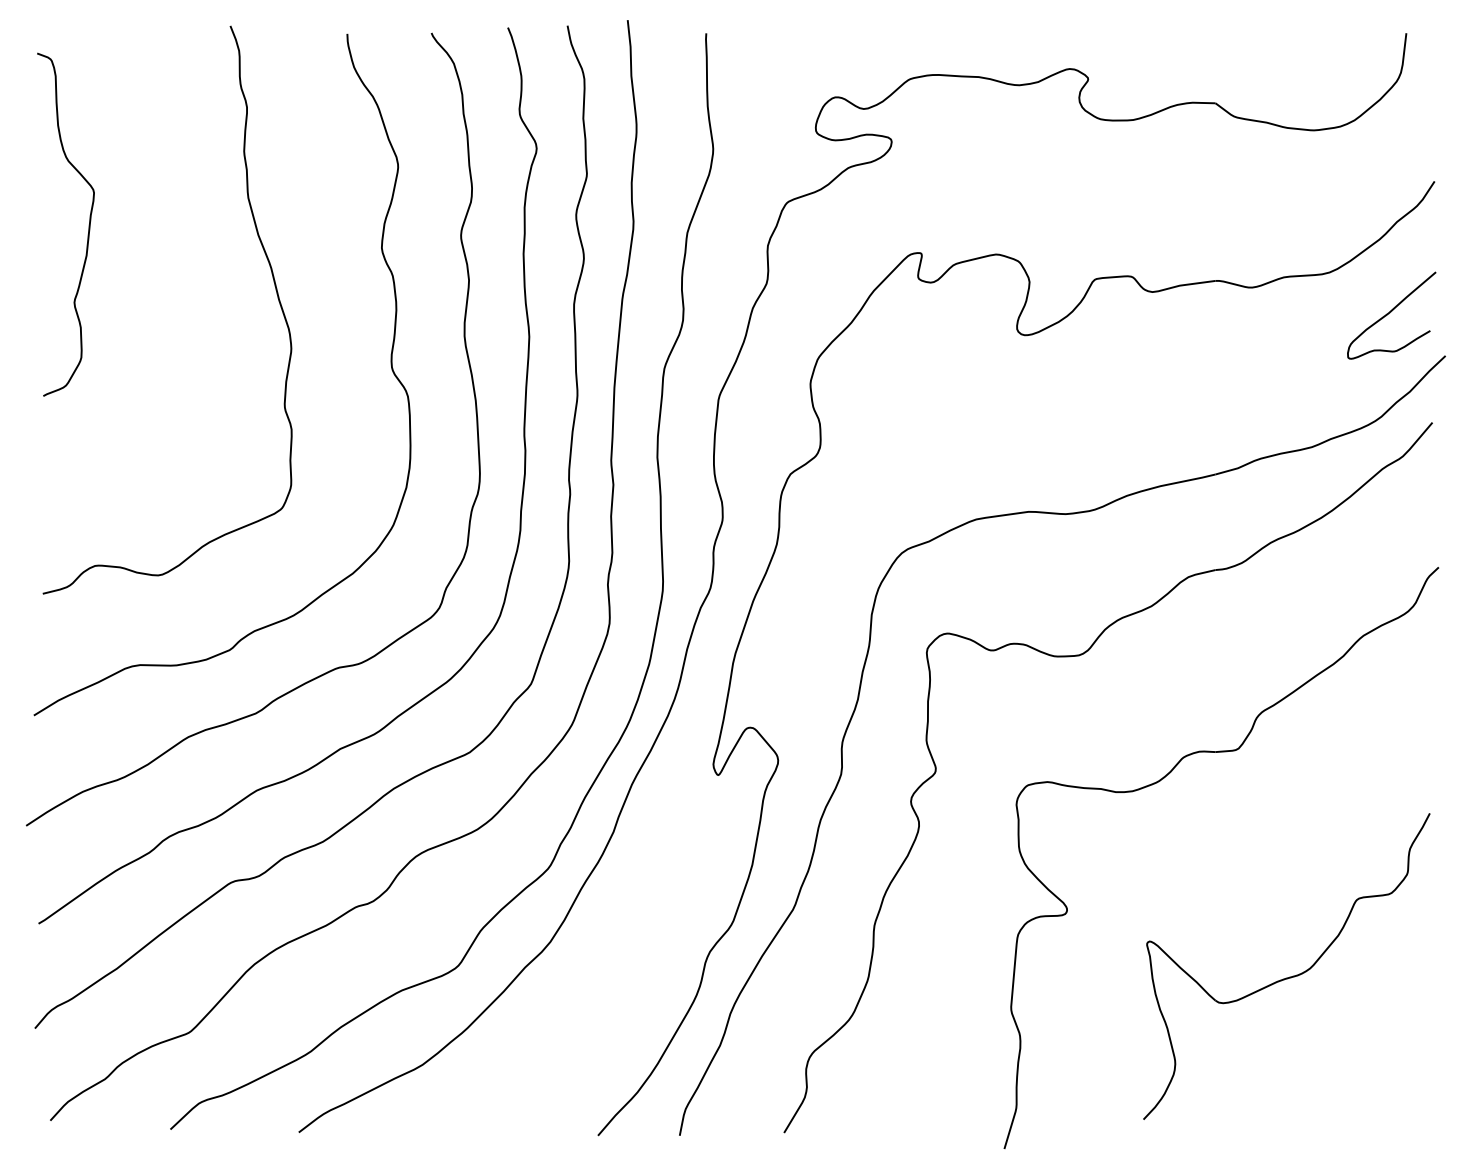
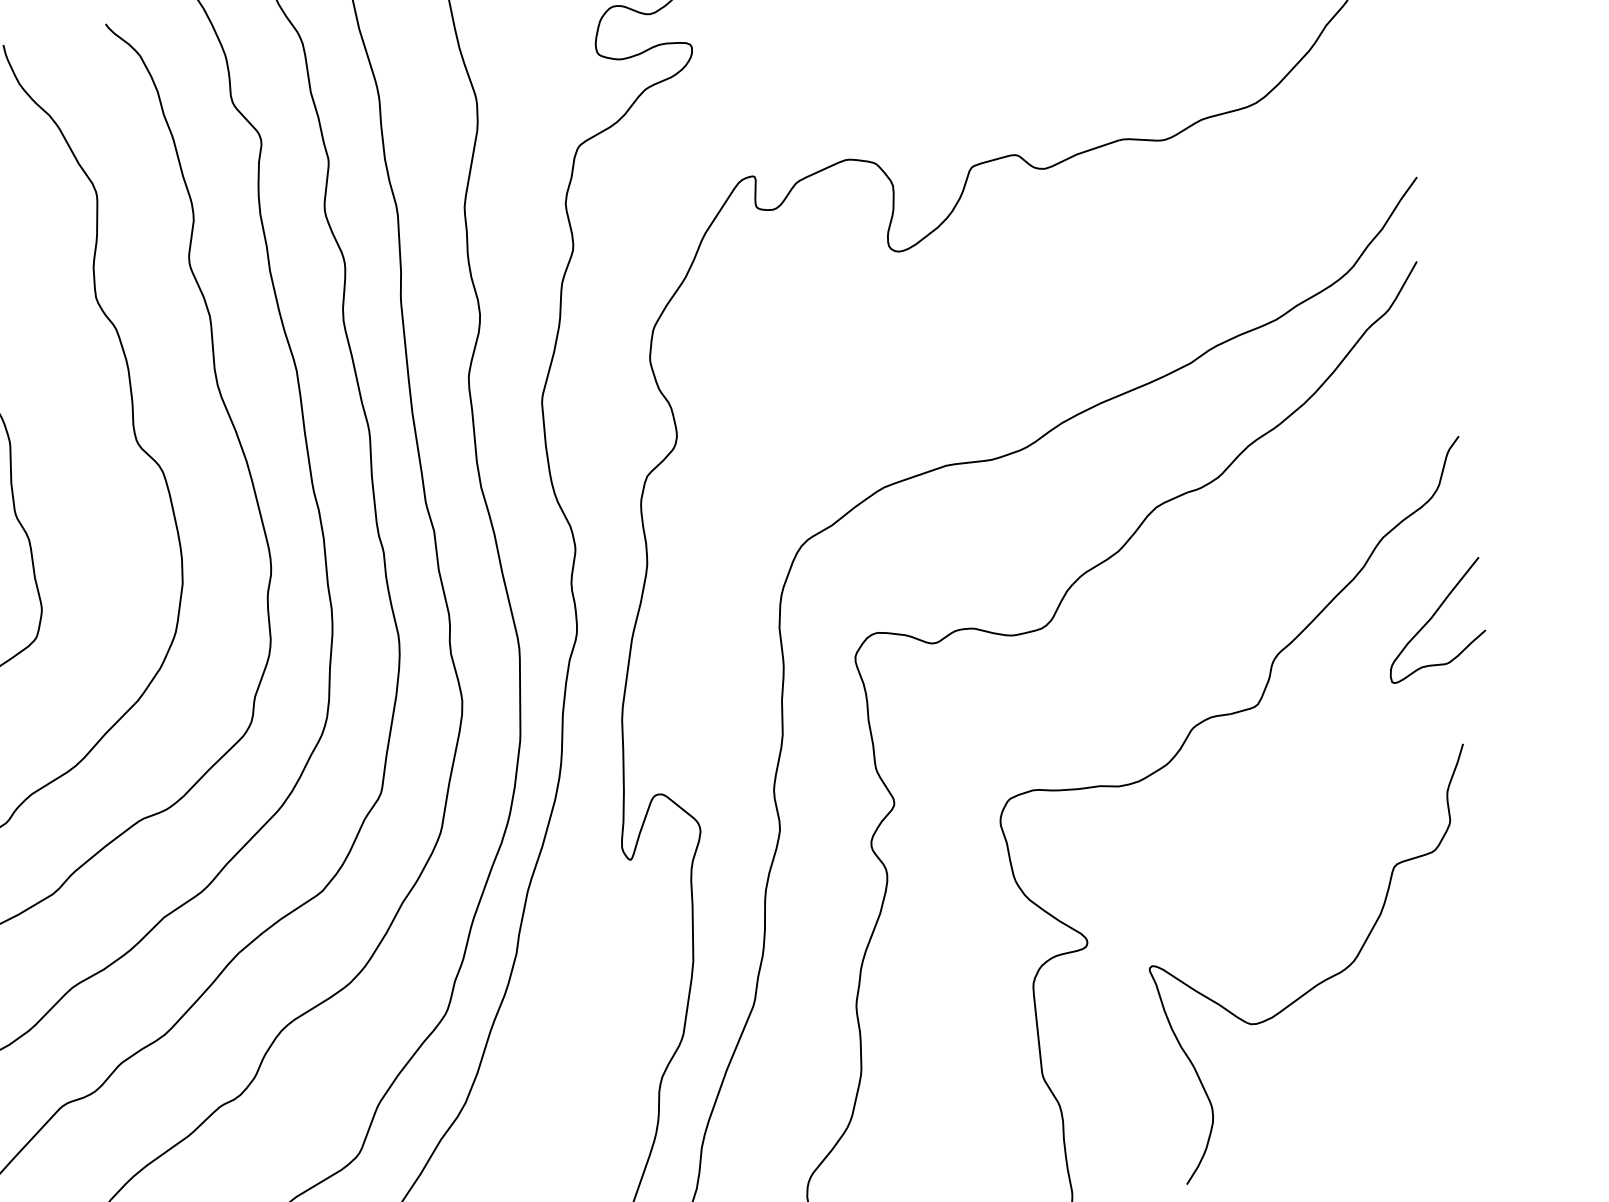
curve: (1390, 313) -> (1433, 618), moved
part: (1289, 976) -> (1330, 975), moved

